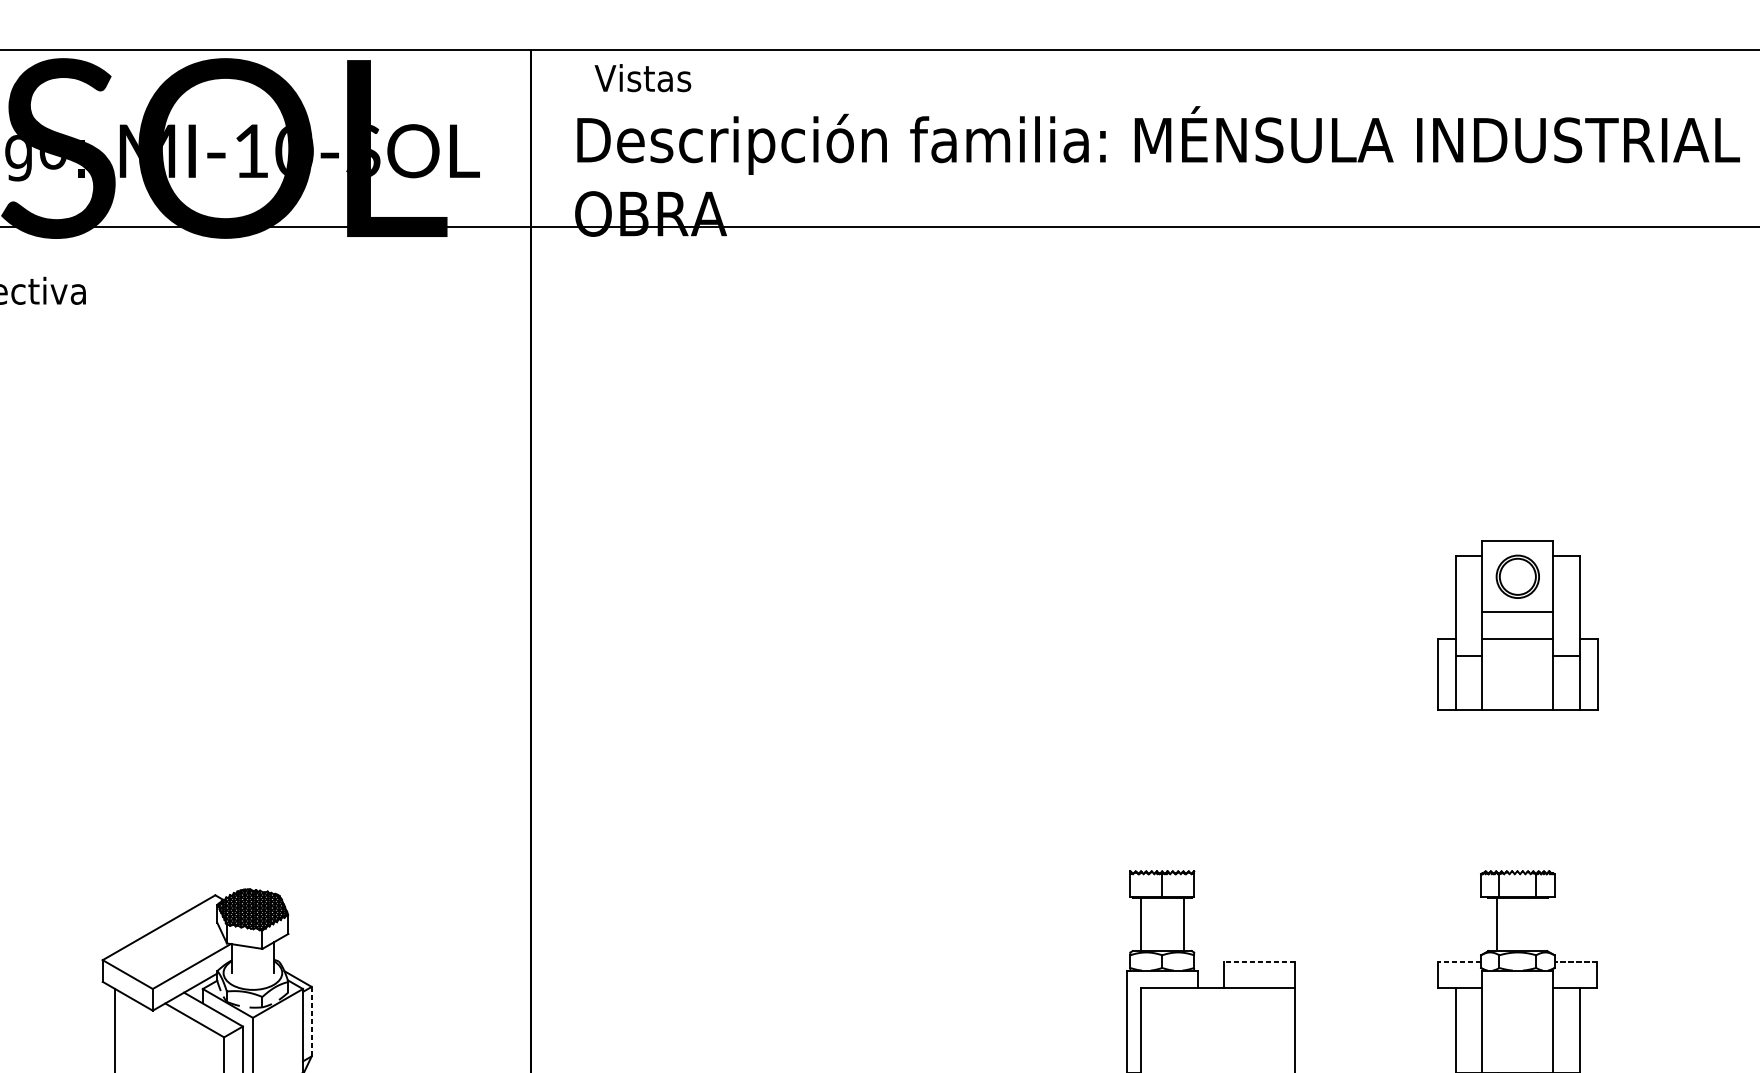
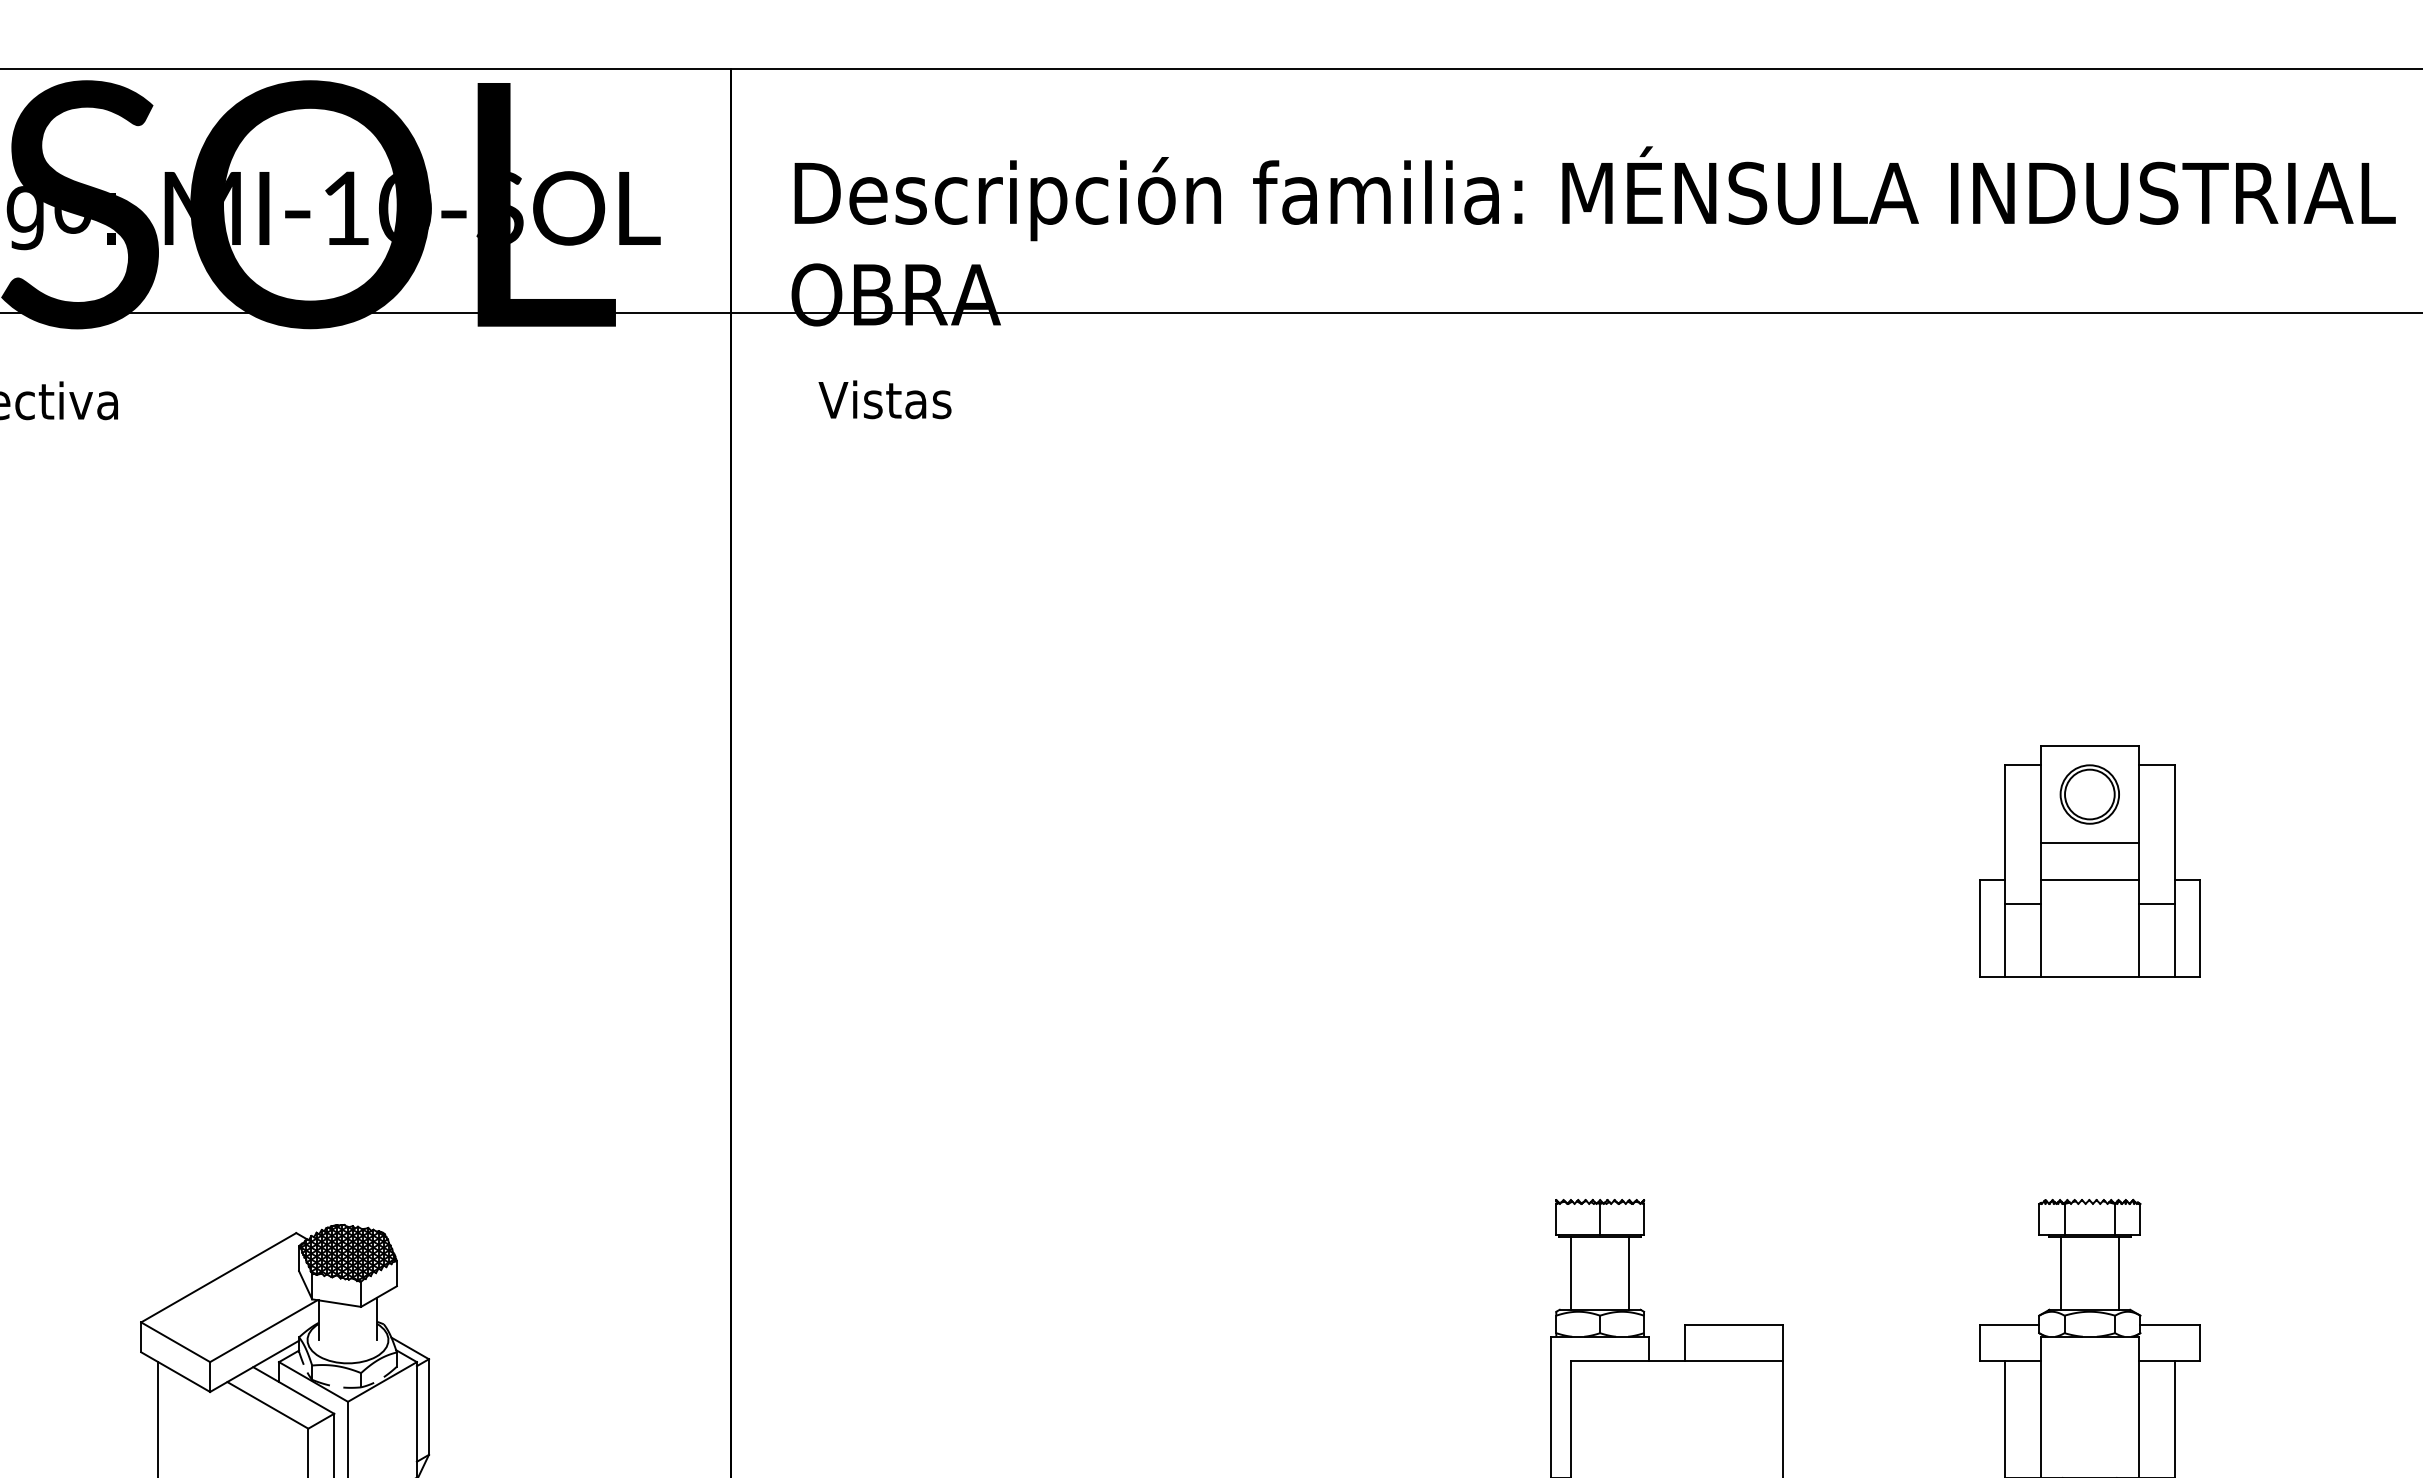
text: (642, 77) -> (884, 399), moved
line: (1539, 923) -> (2119, 1272), added
line: (1259, 961) -> (1734, 1324), dashed -> solid
line: (1459, 961) -> (2009, 1324), dashed -> solid
line: (1575, 961) -> (2169, 1324), dashed -> solid
line: (311, 1021) -> (428, 1407), dashed -> solid

